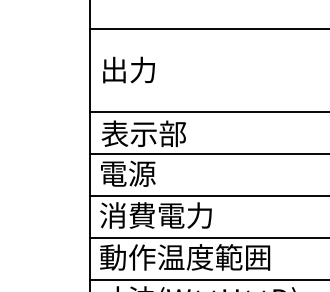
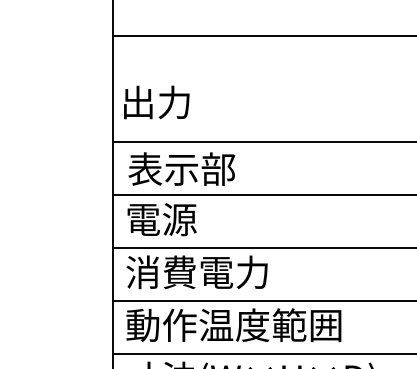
text: (128, 69) -> (156, 101), moved

